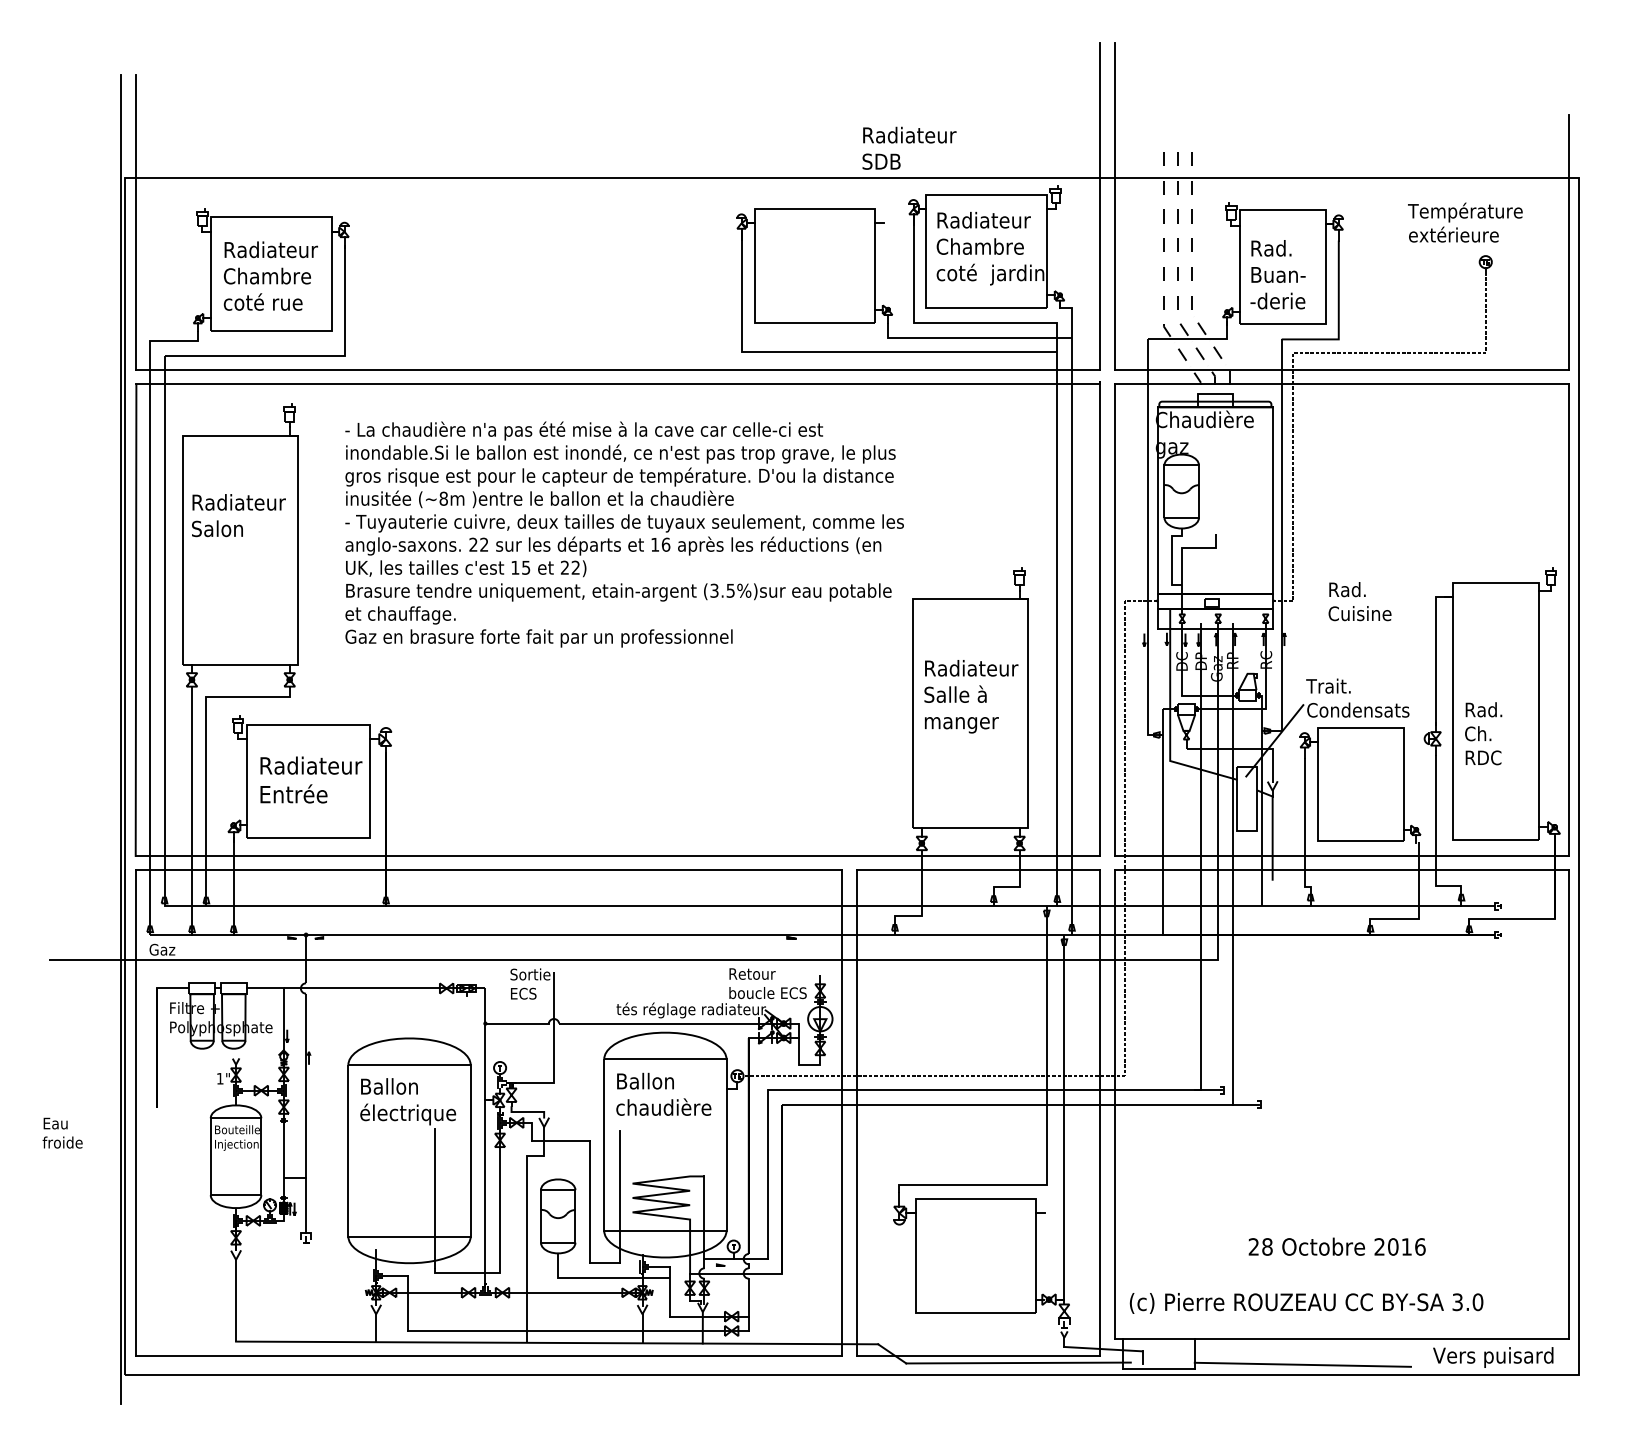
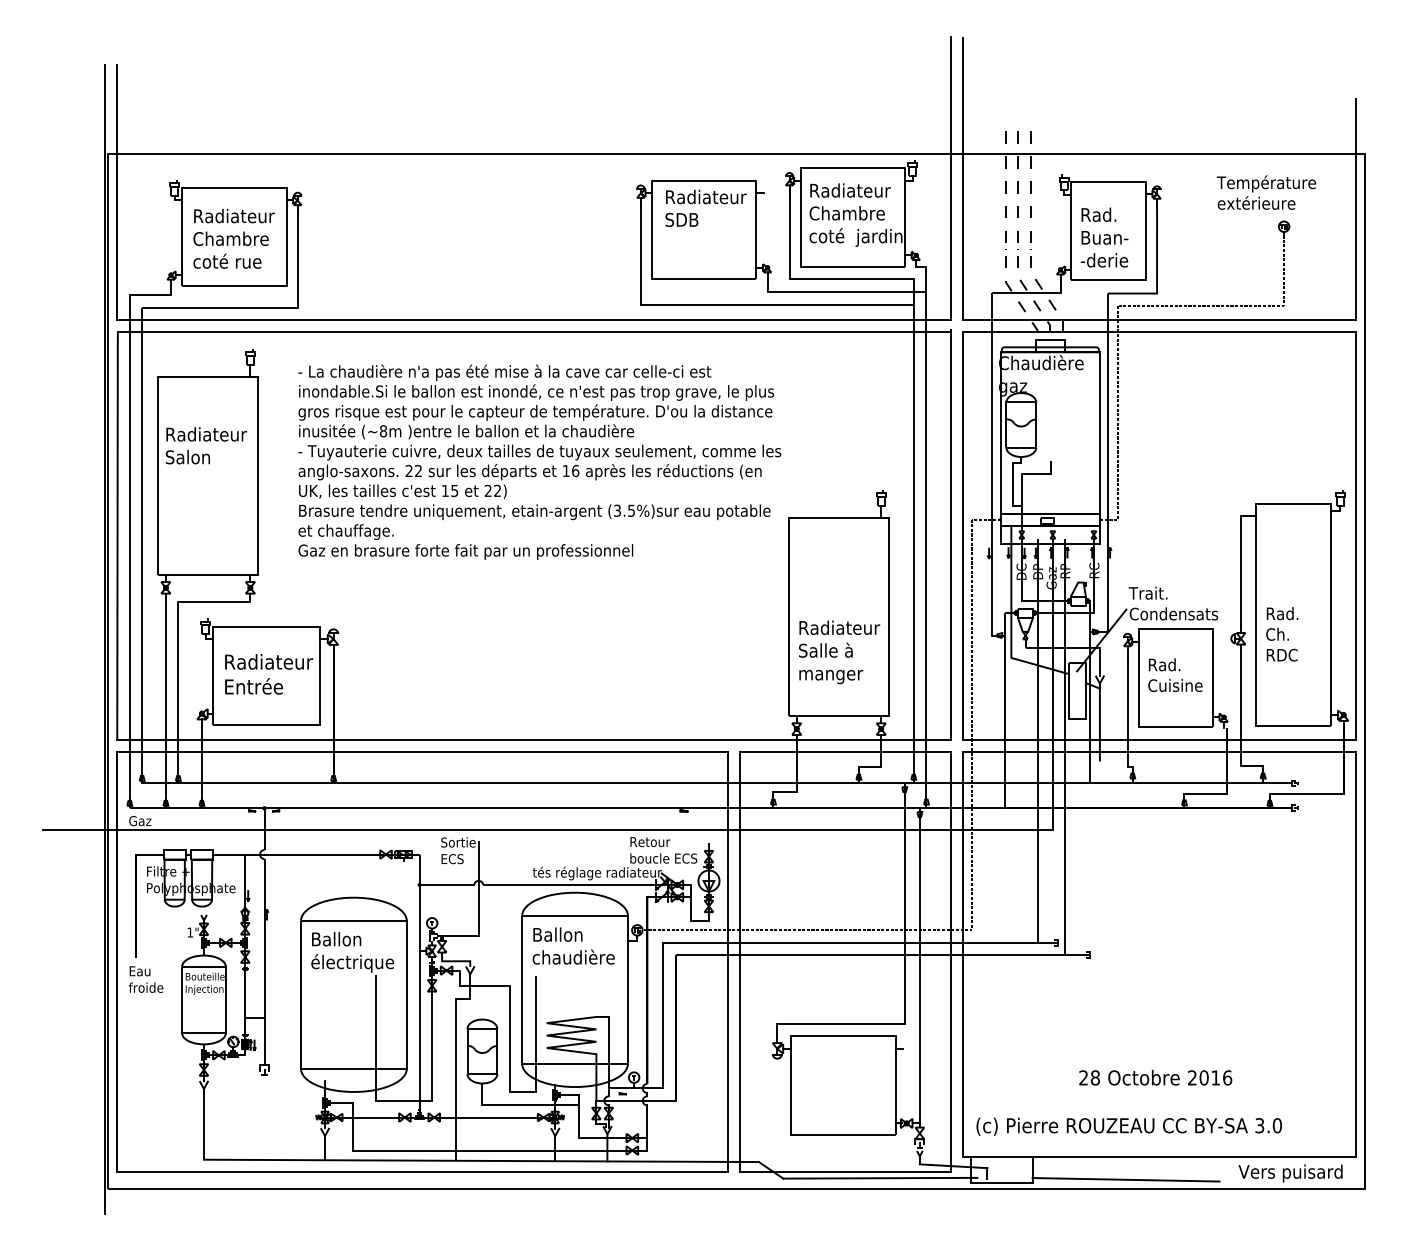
text: (908, 147) -> (705, 207), moved
text: (1360, 600) -> (1175, 674), moved
text: (971, 696) -> (839, 652), moved
text: (61, 1133) -> (145, 979), moved

